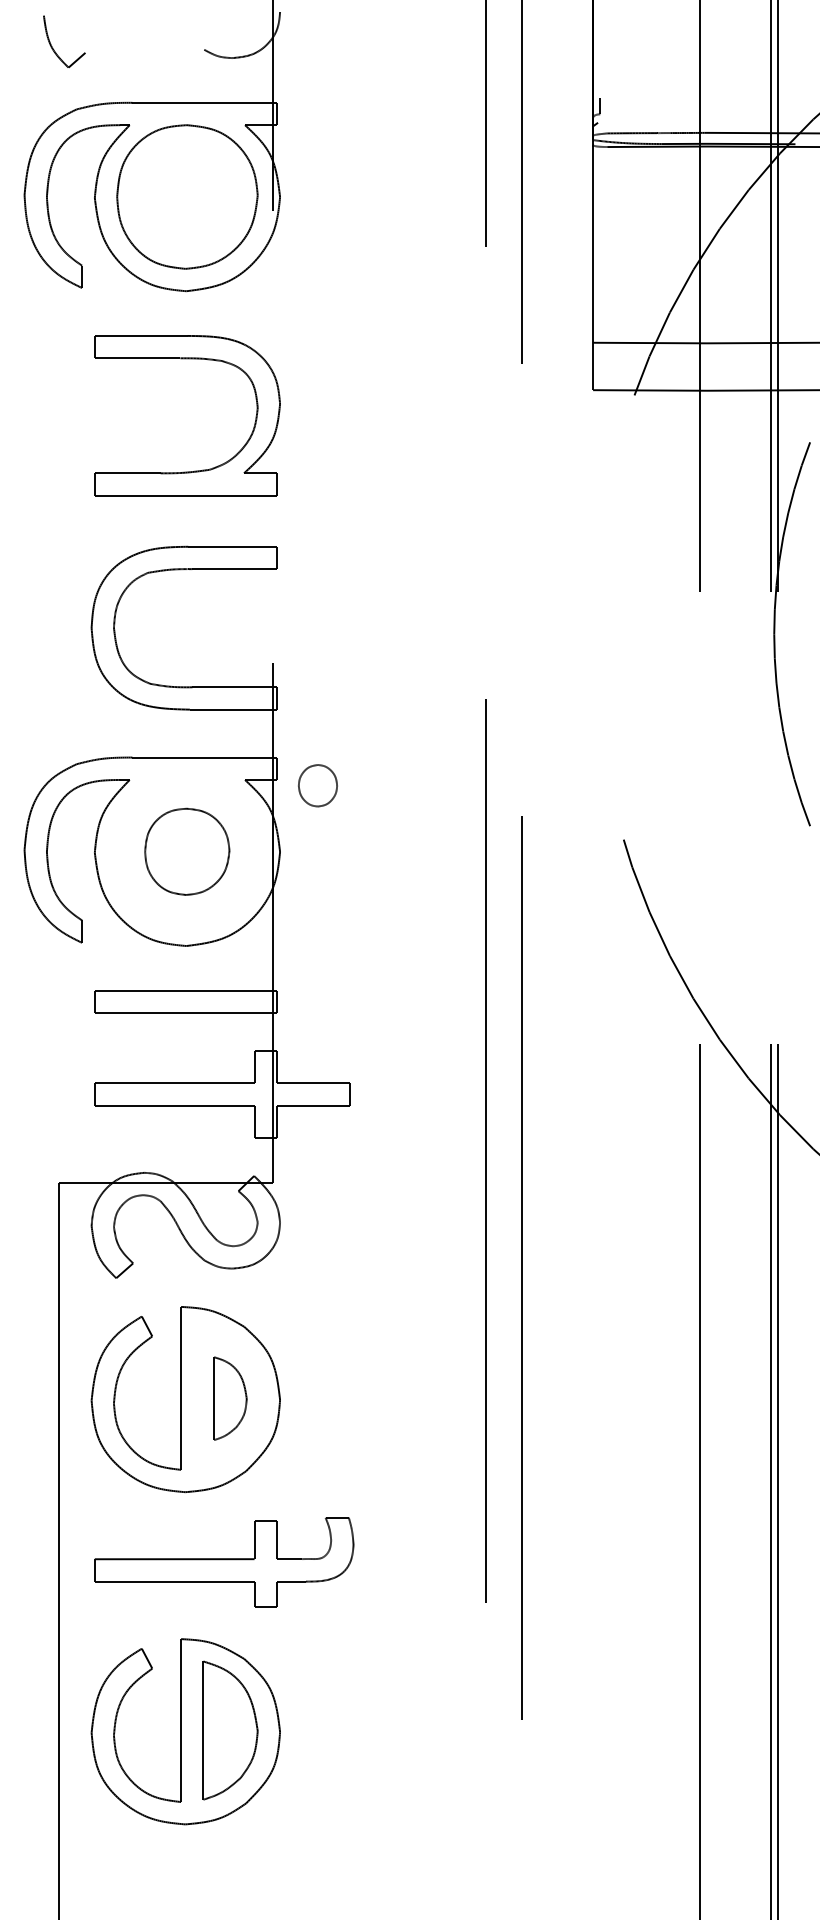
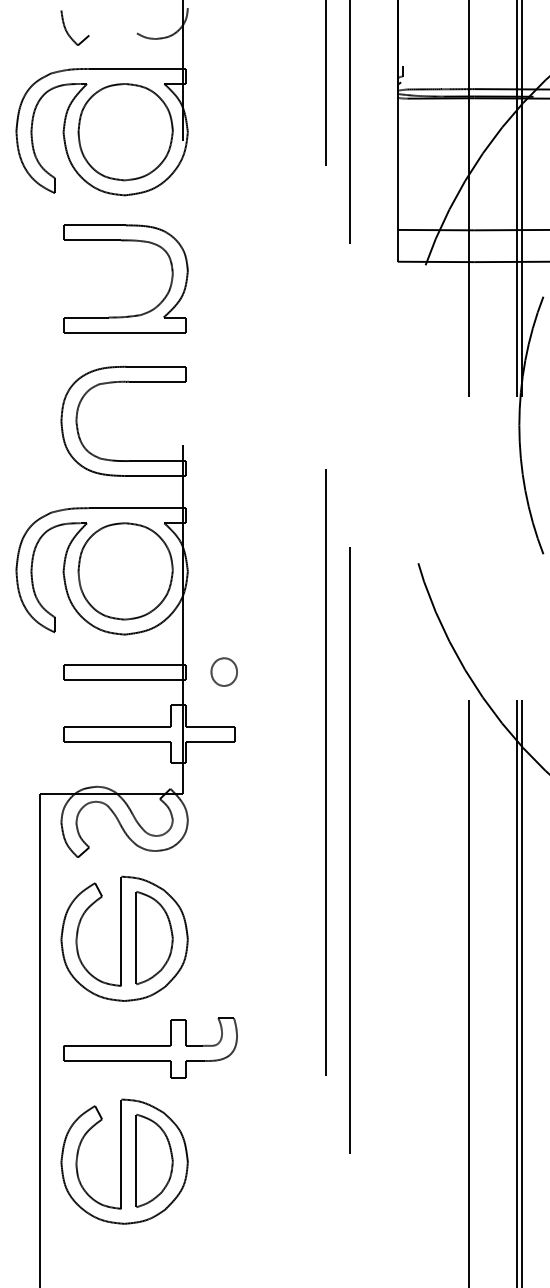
part: (52, 45) -> (67, 30), moved
part: (316, 784) -> (223, 671), moved
part: (187, 851) -> (125, 571), size x1.67
part: (230, 1399) -> (154, 938), size x1.67

